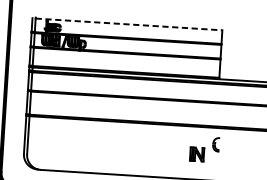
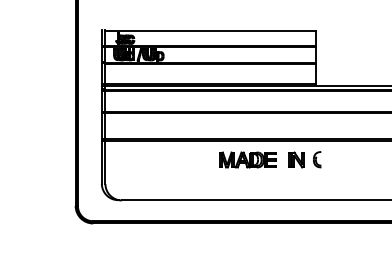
line: (129, 24) -> (211, 30), dashed -> solid
part: (154, 140) -> (247, 159), added
part: (197, 153) -> (296, 159), moved

